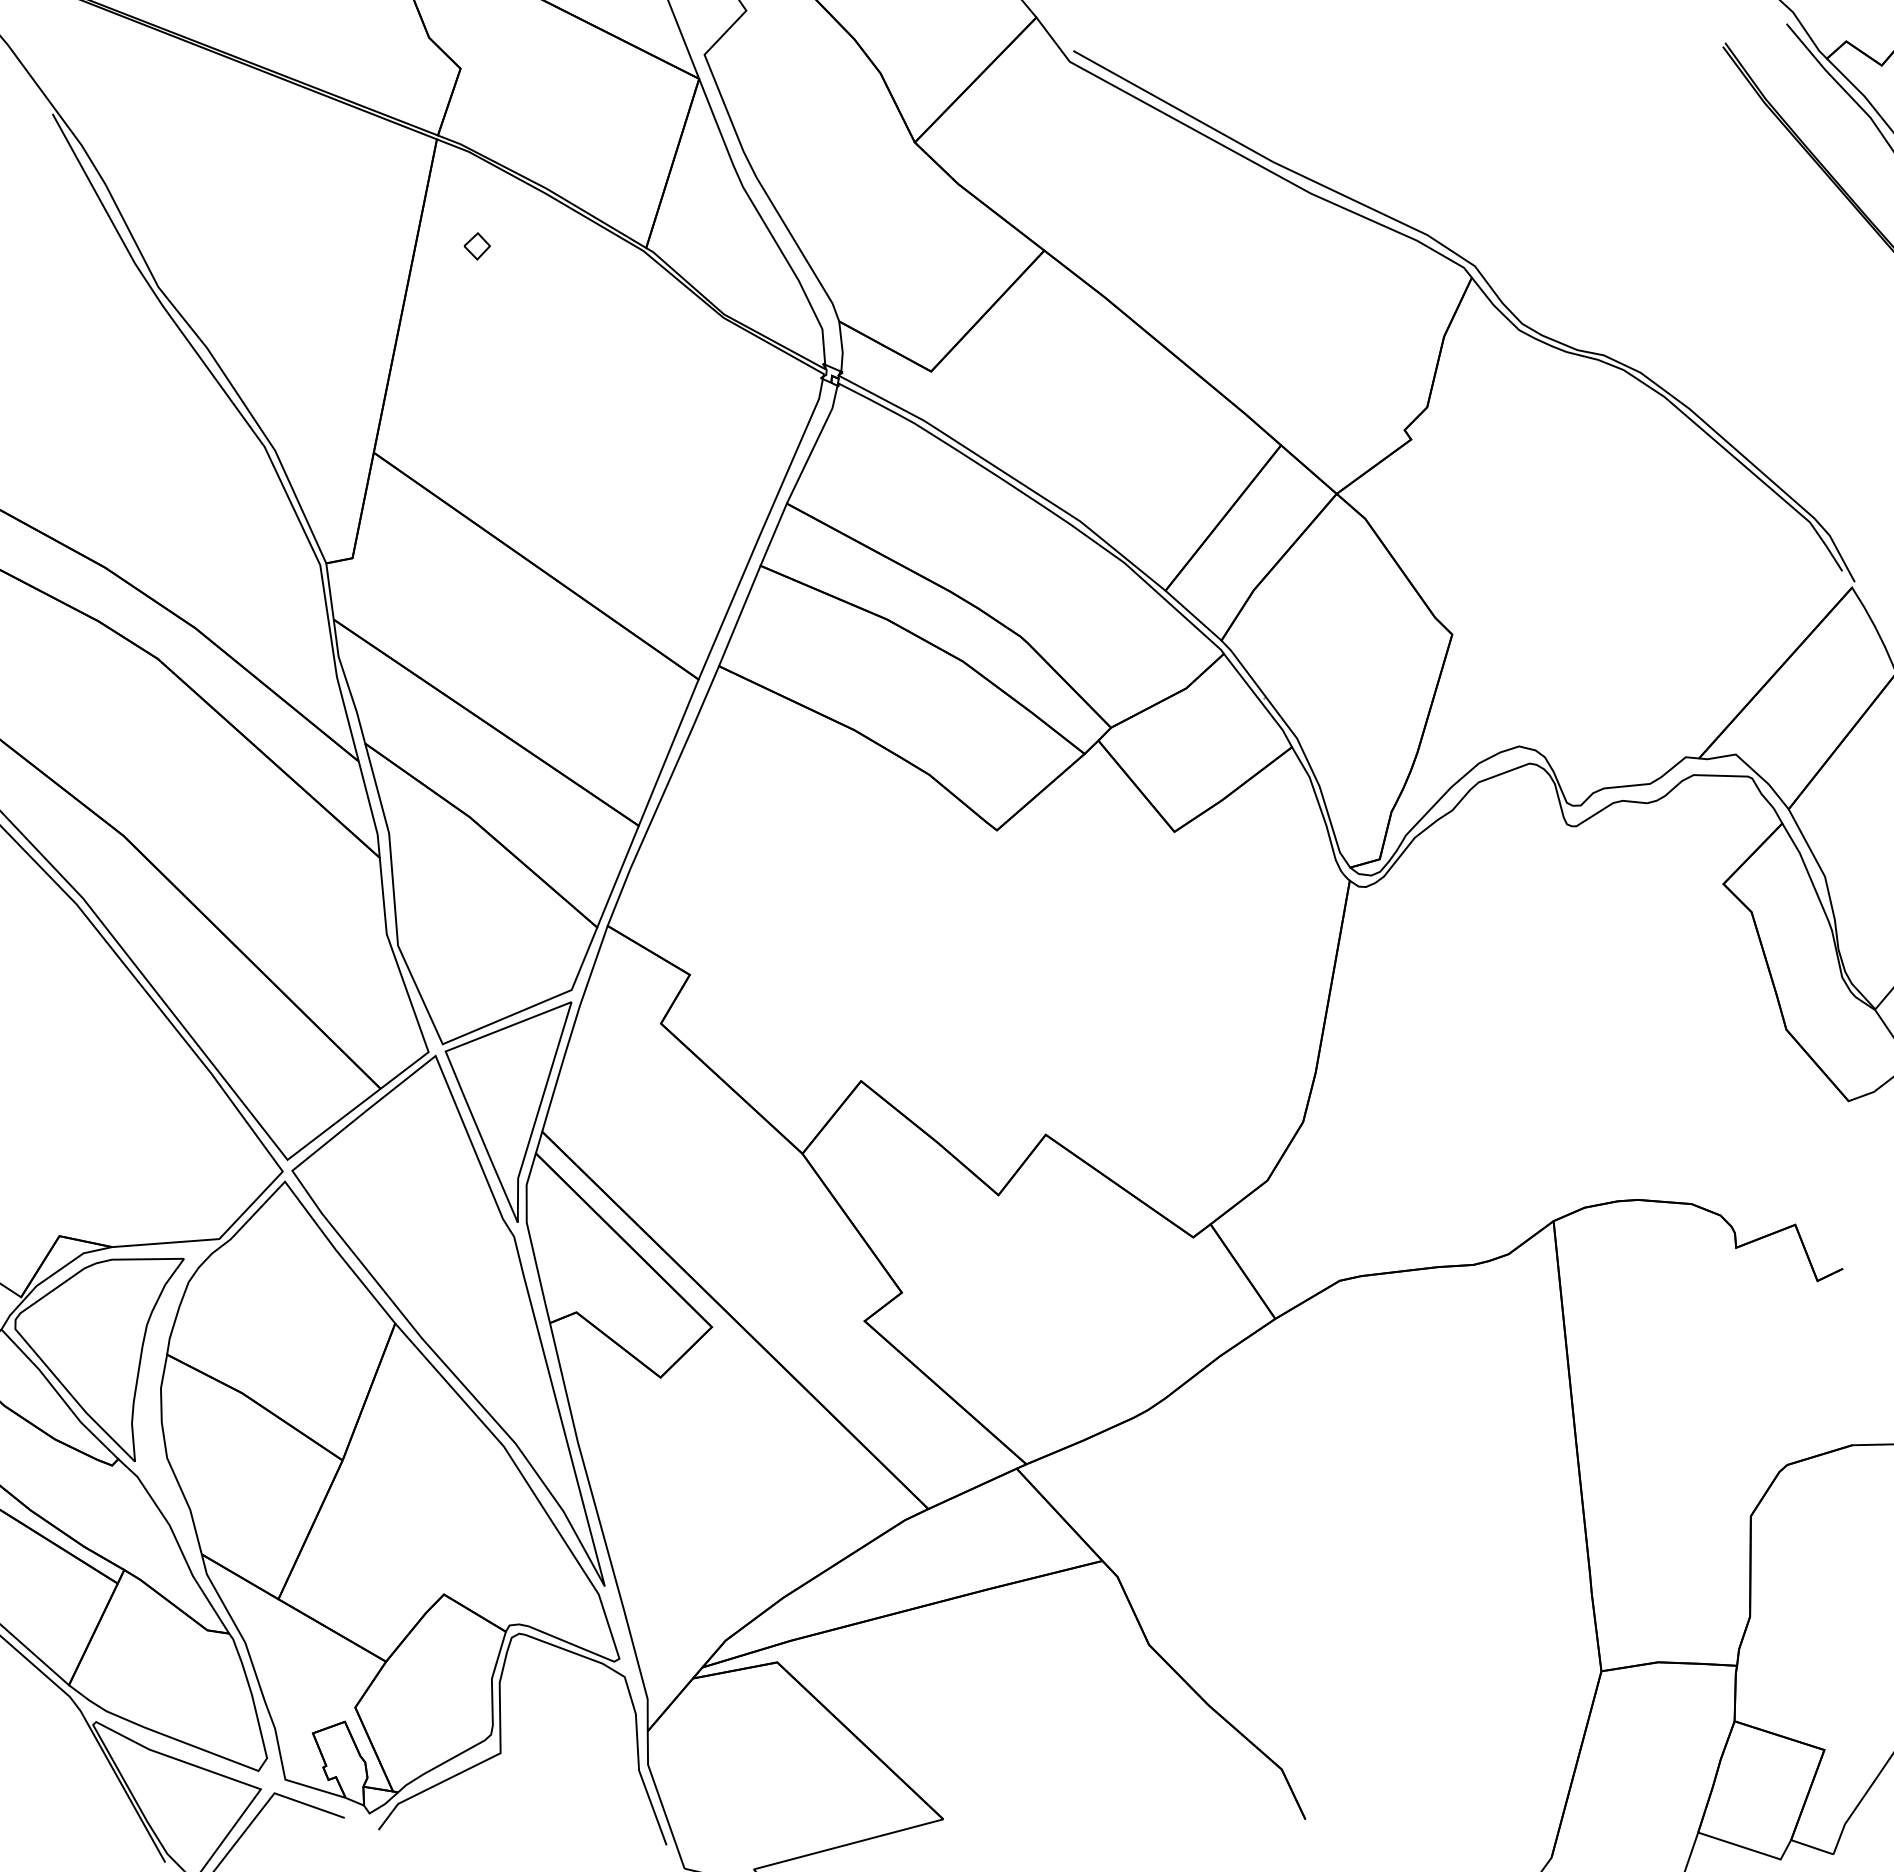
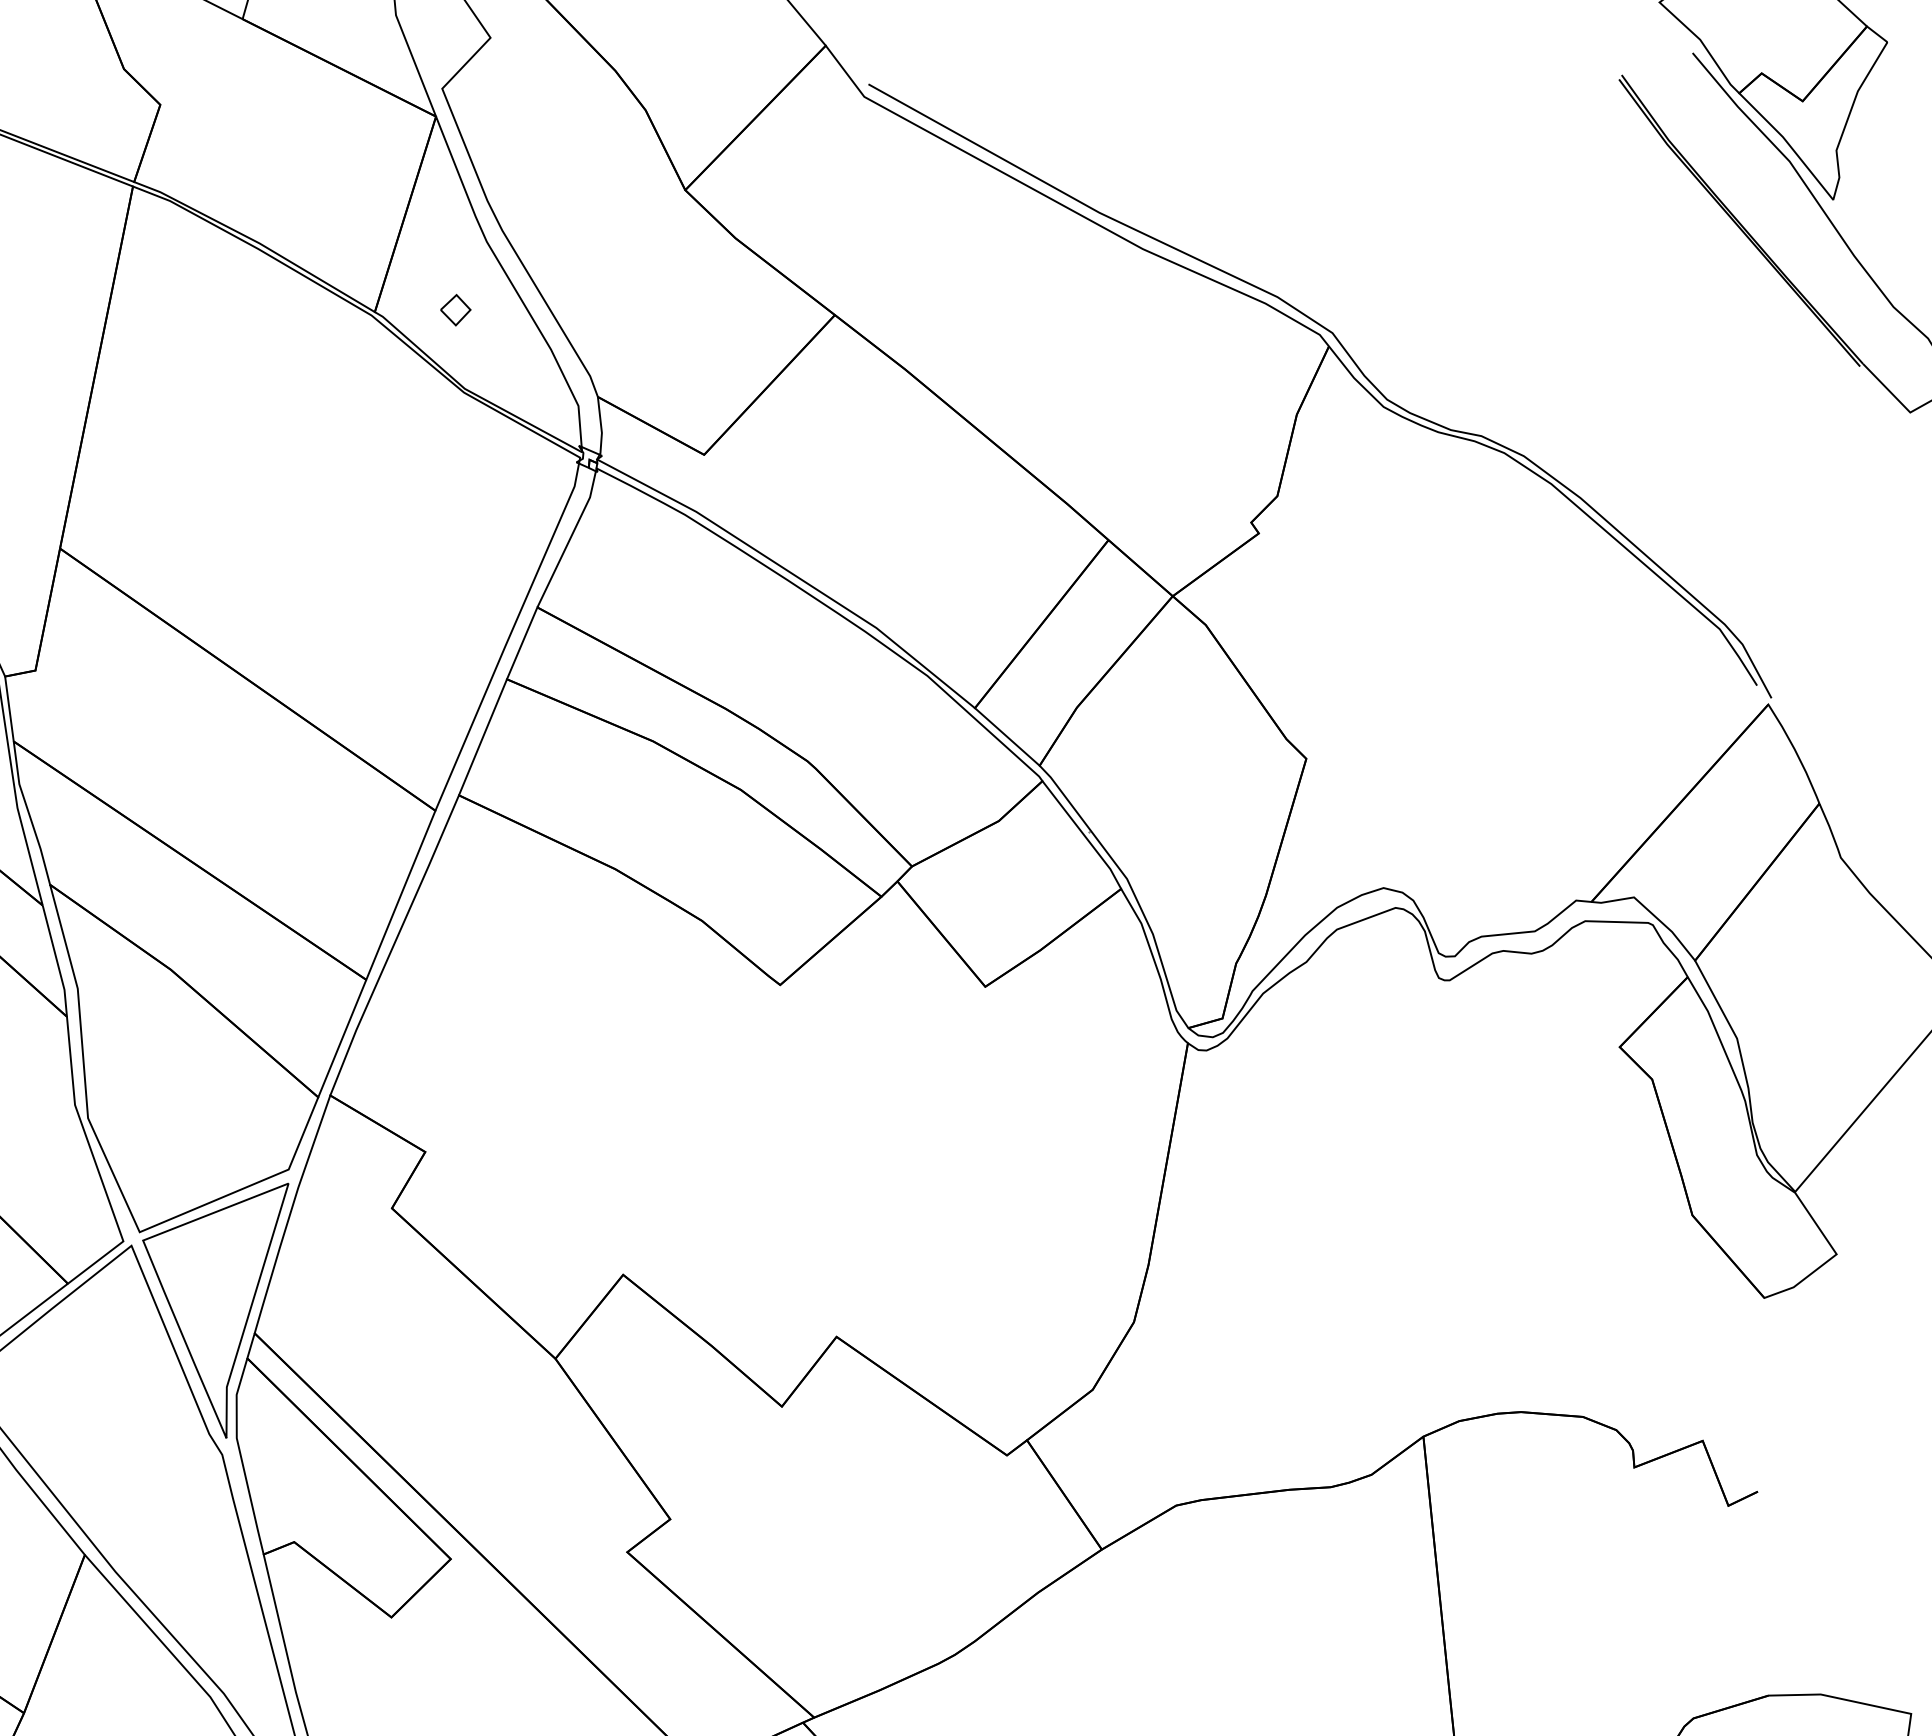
part: (476, 246) -> (454, 310), moved

